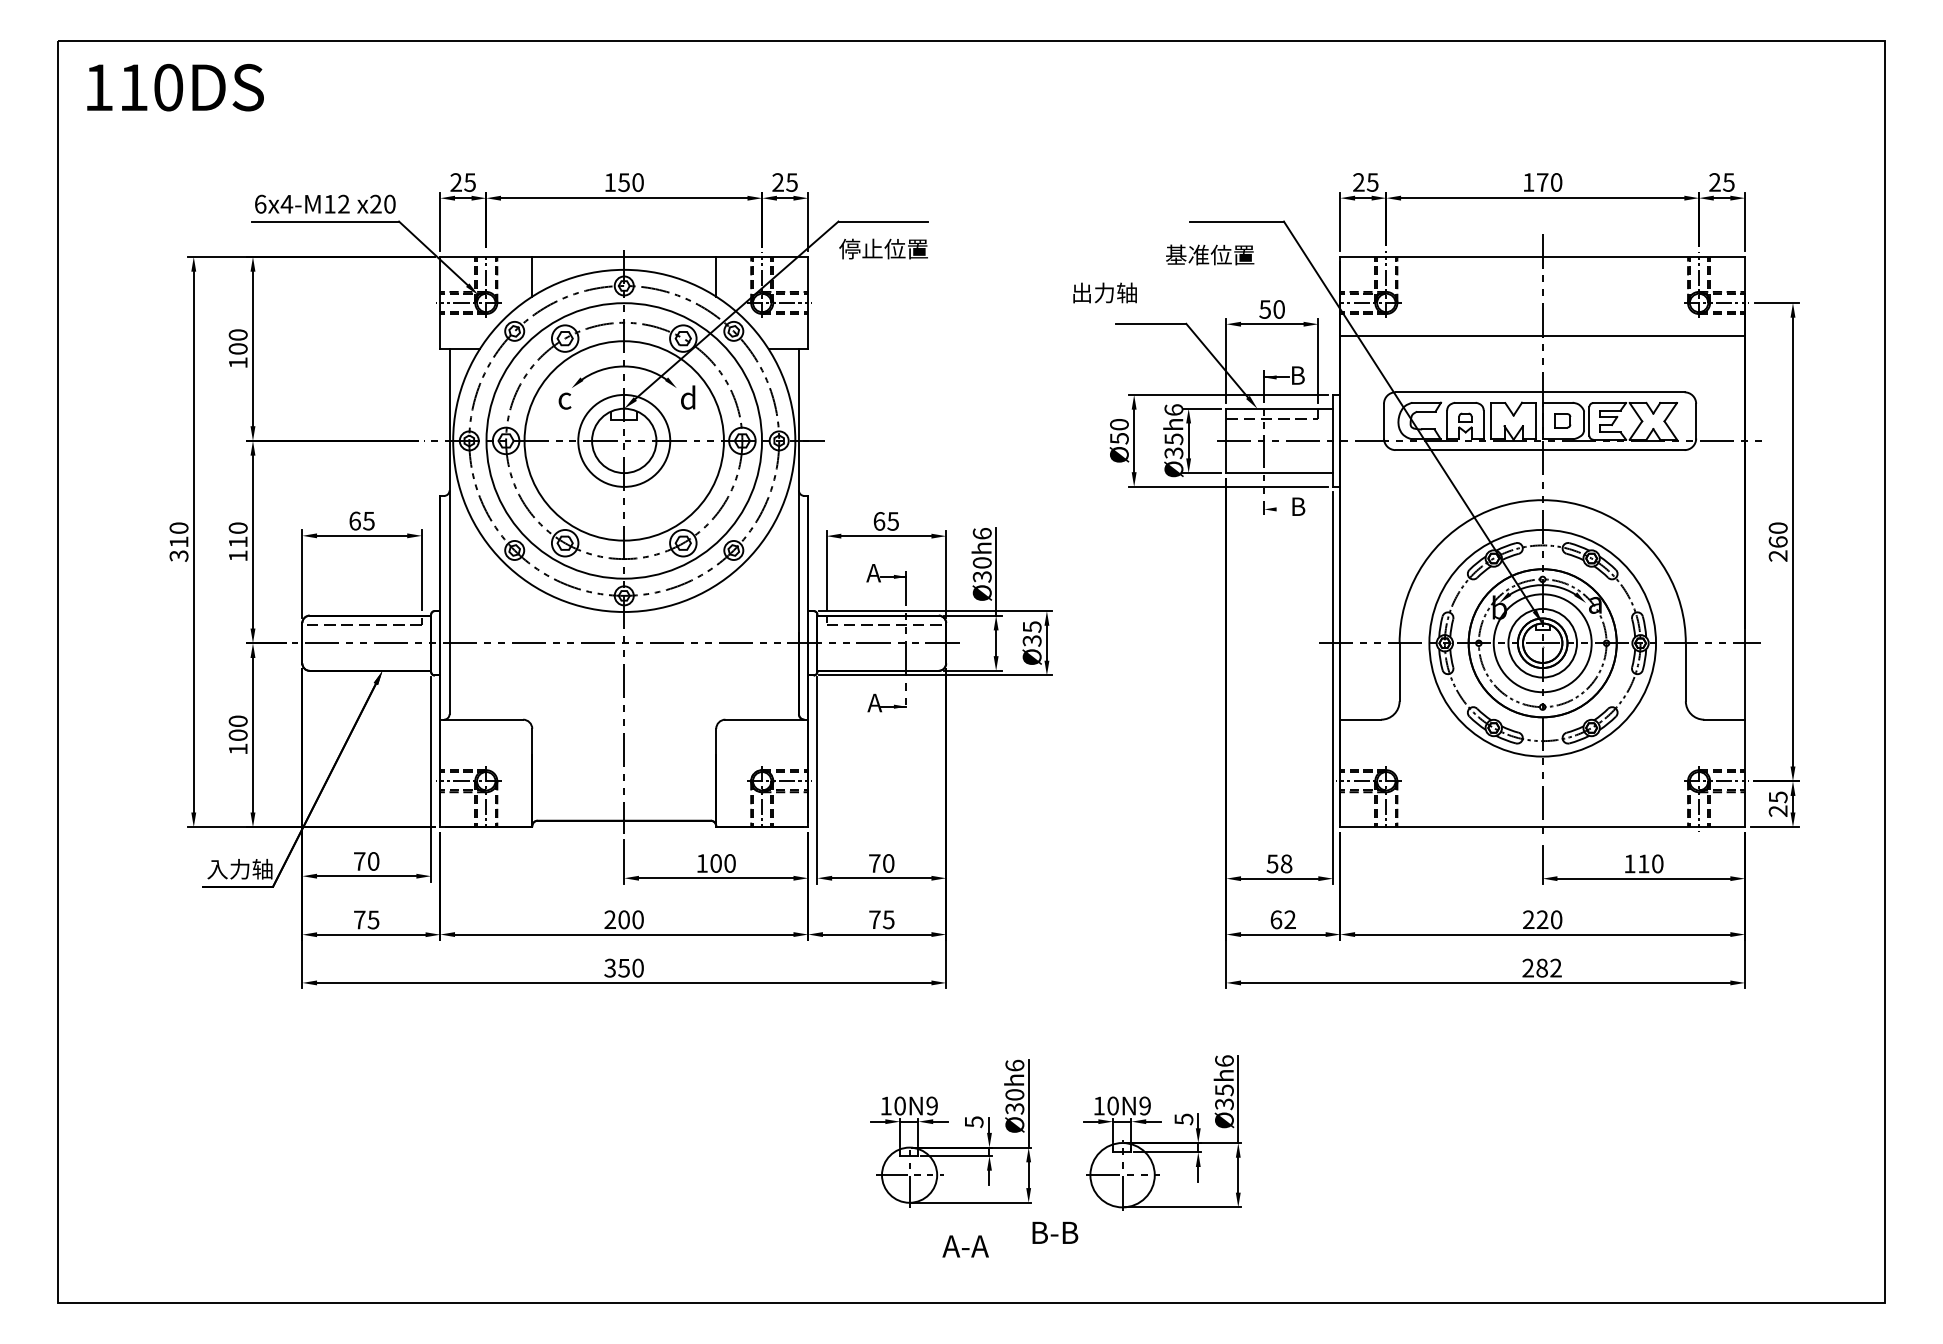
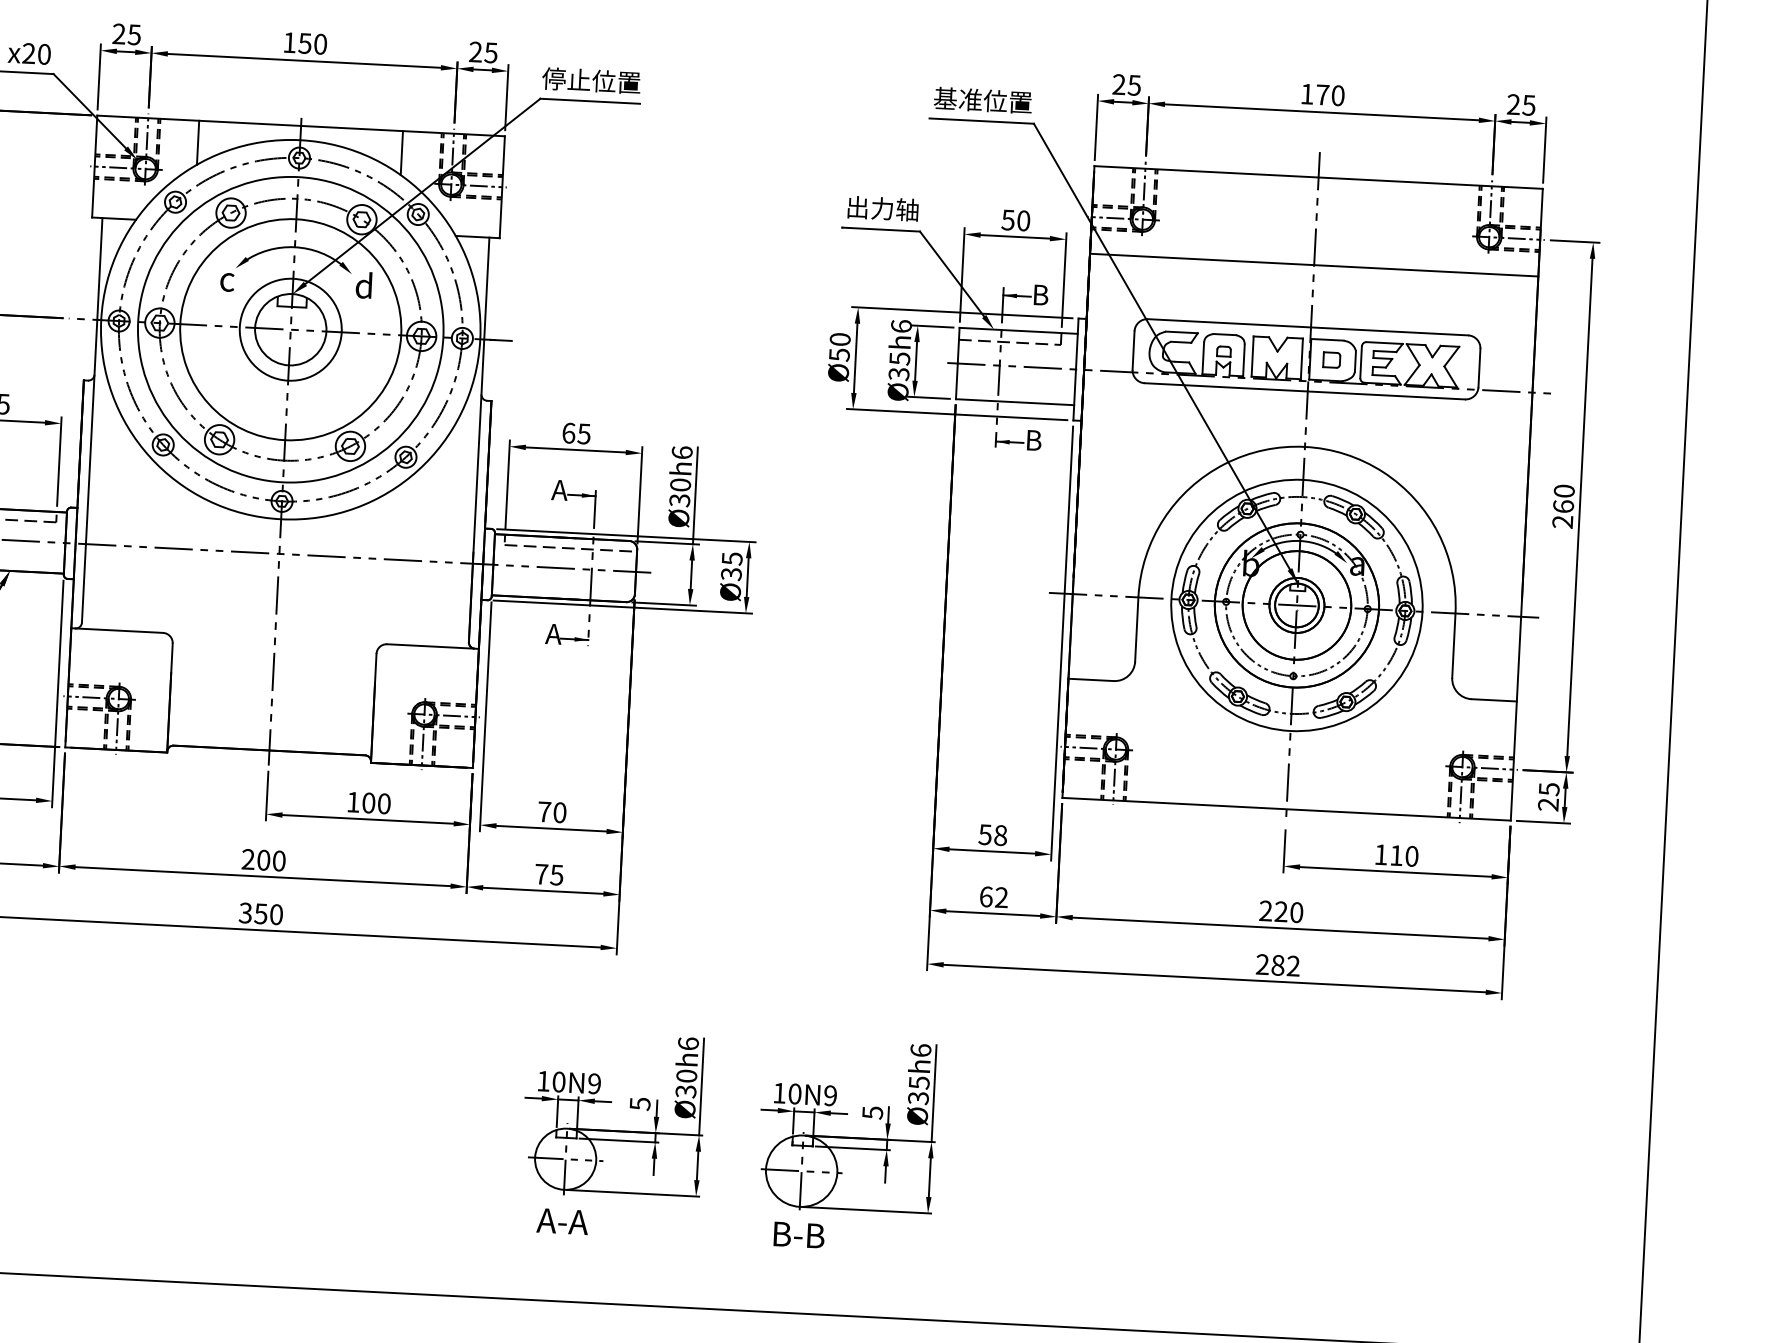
text: (883, 248) -> (591, 80), moved
text: (1210, 254) -> (983, 100), moved
text: (1104, 292) -> (882, 208), moved
line: (1276, 509) -> (1009, 442), added
circle: (1542, 643) -> (1296, 605), size x1.43
text: (1055, 1232) -> (799, 1234), moved
text: (965, 1246) -> (562, 1221), moved

